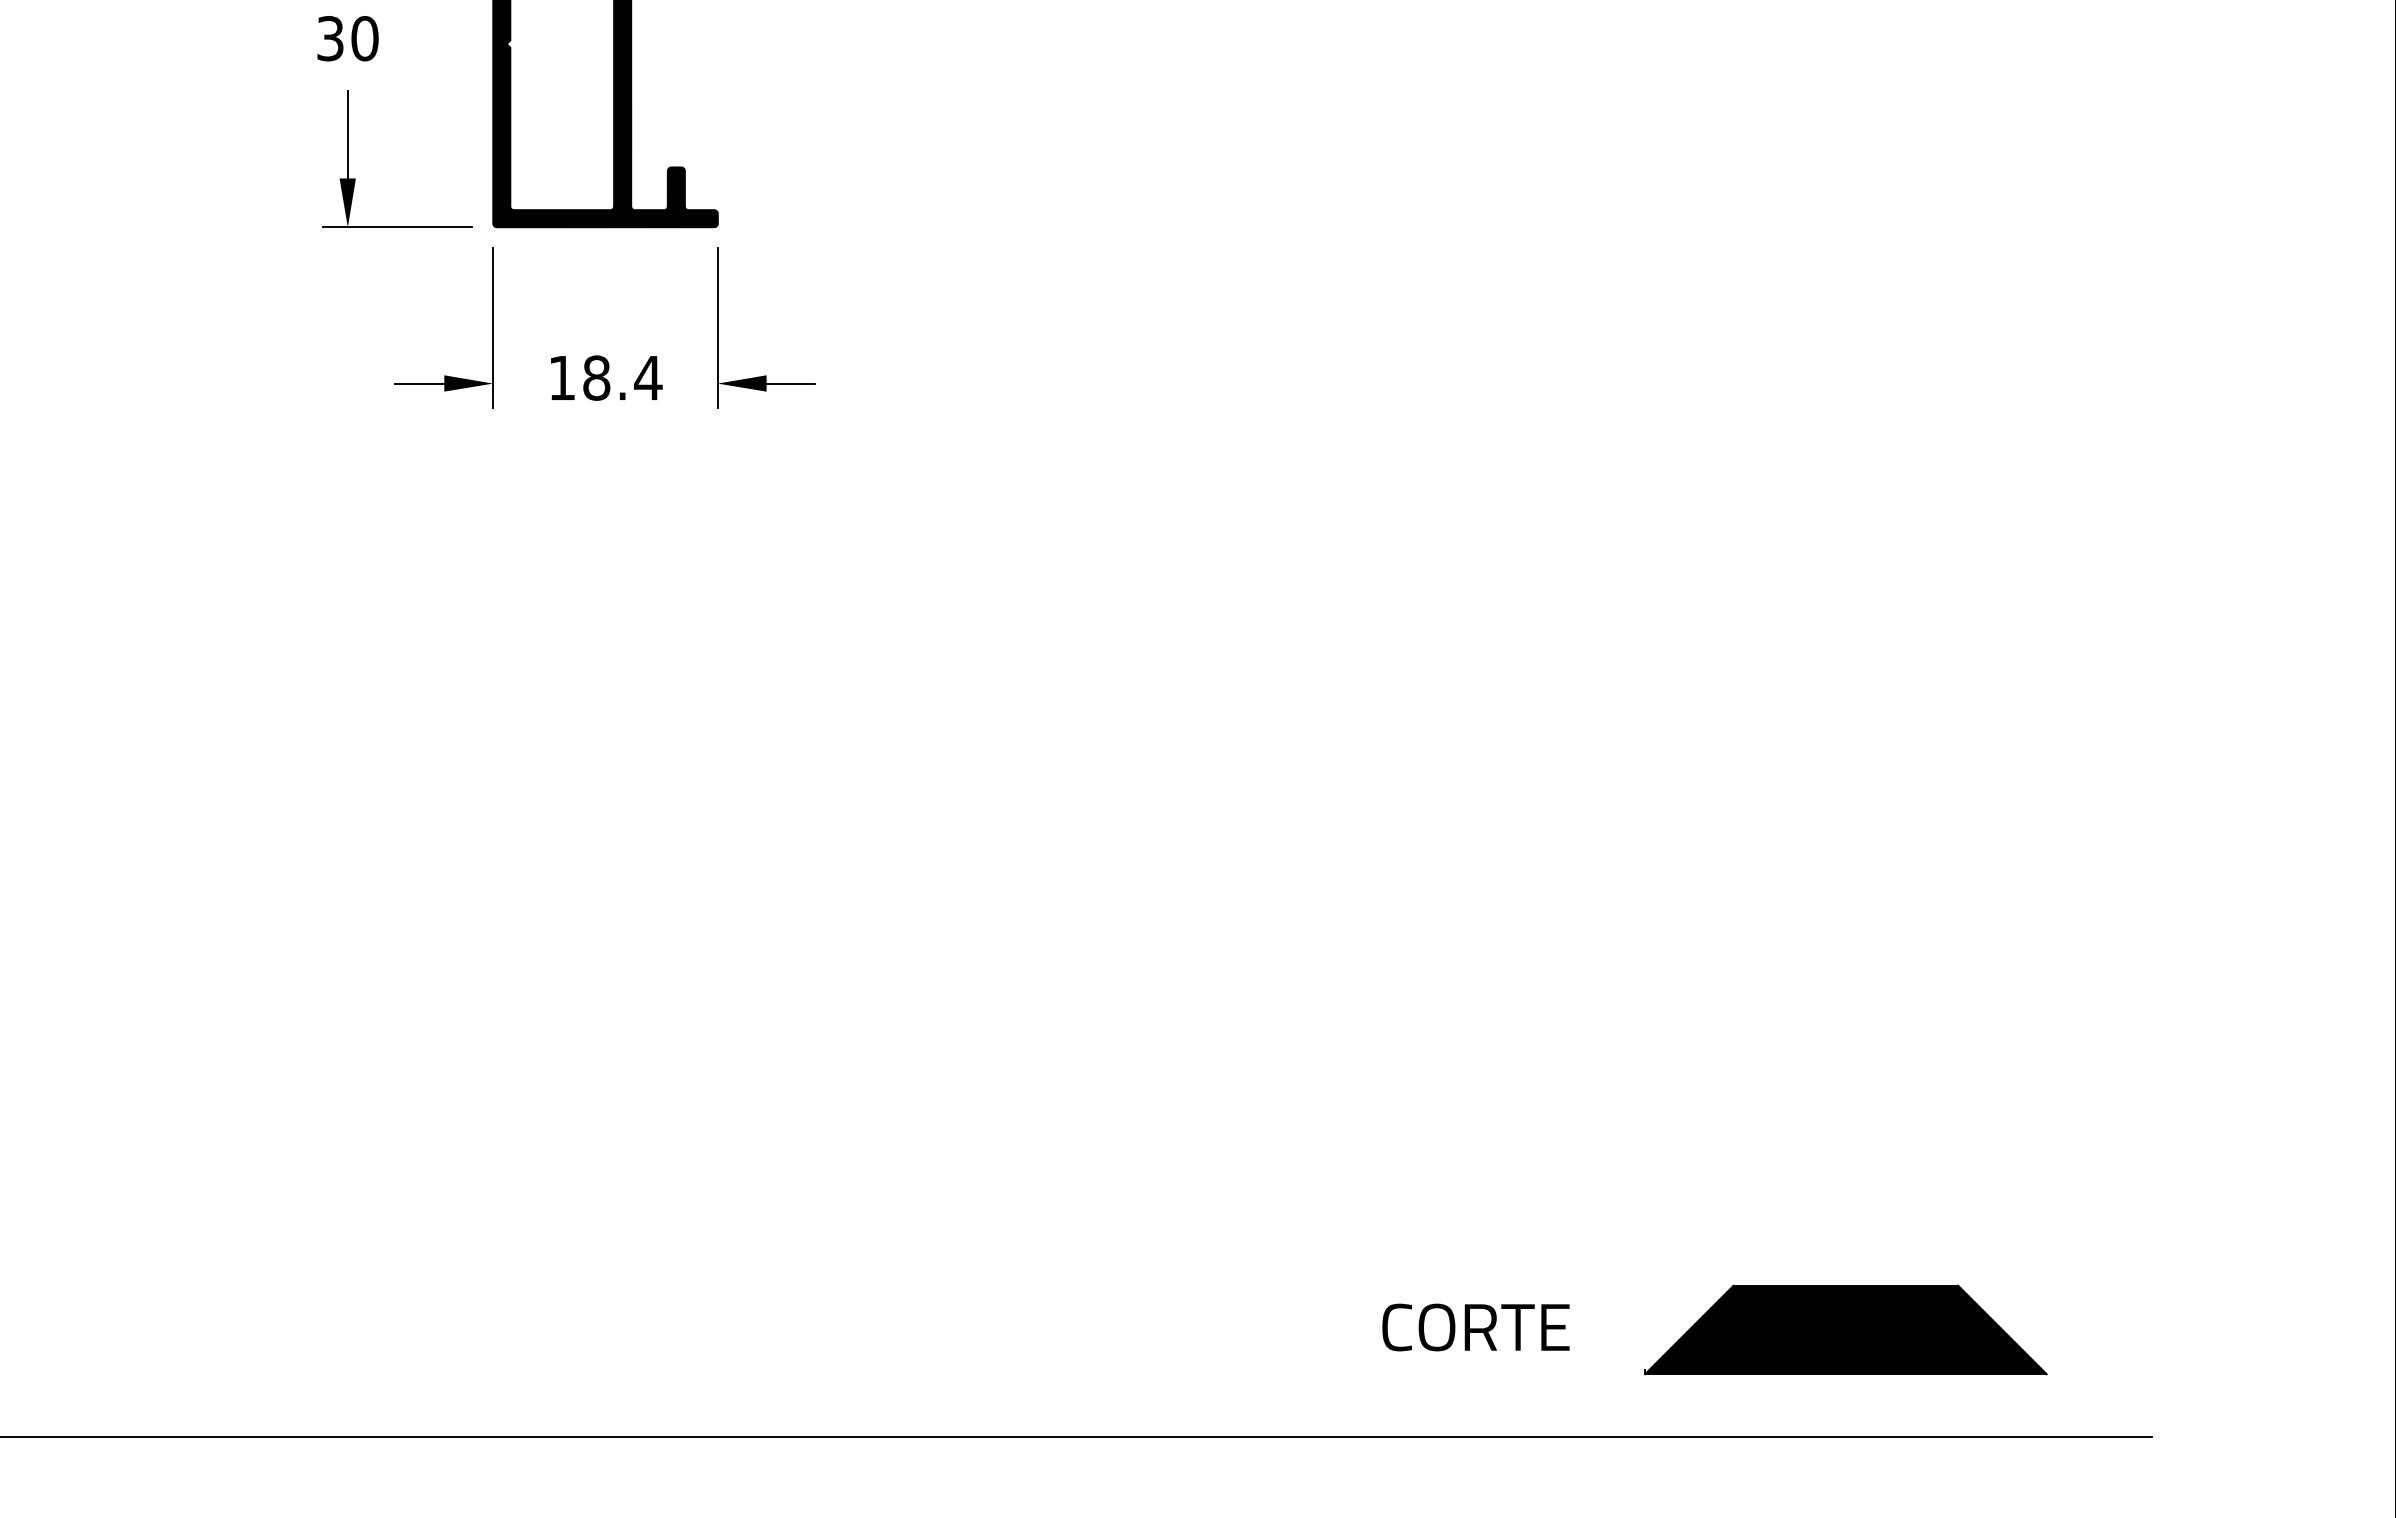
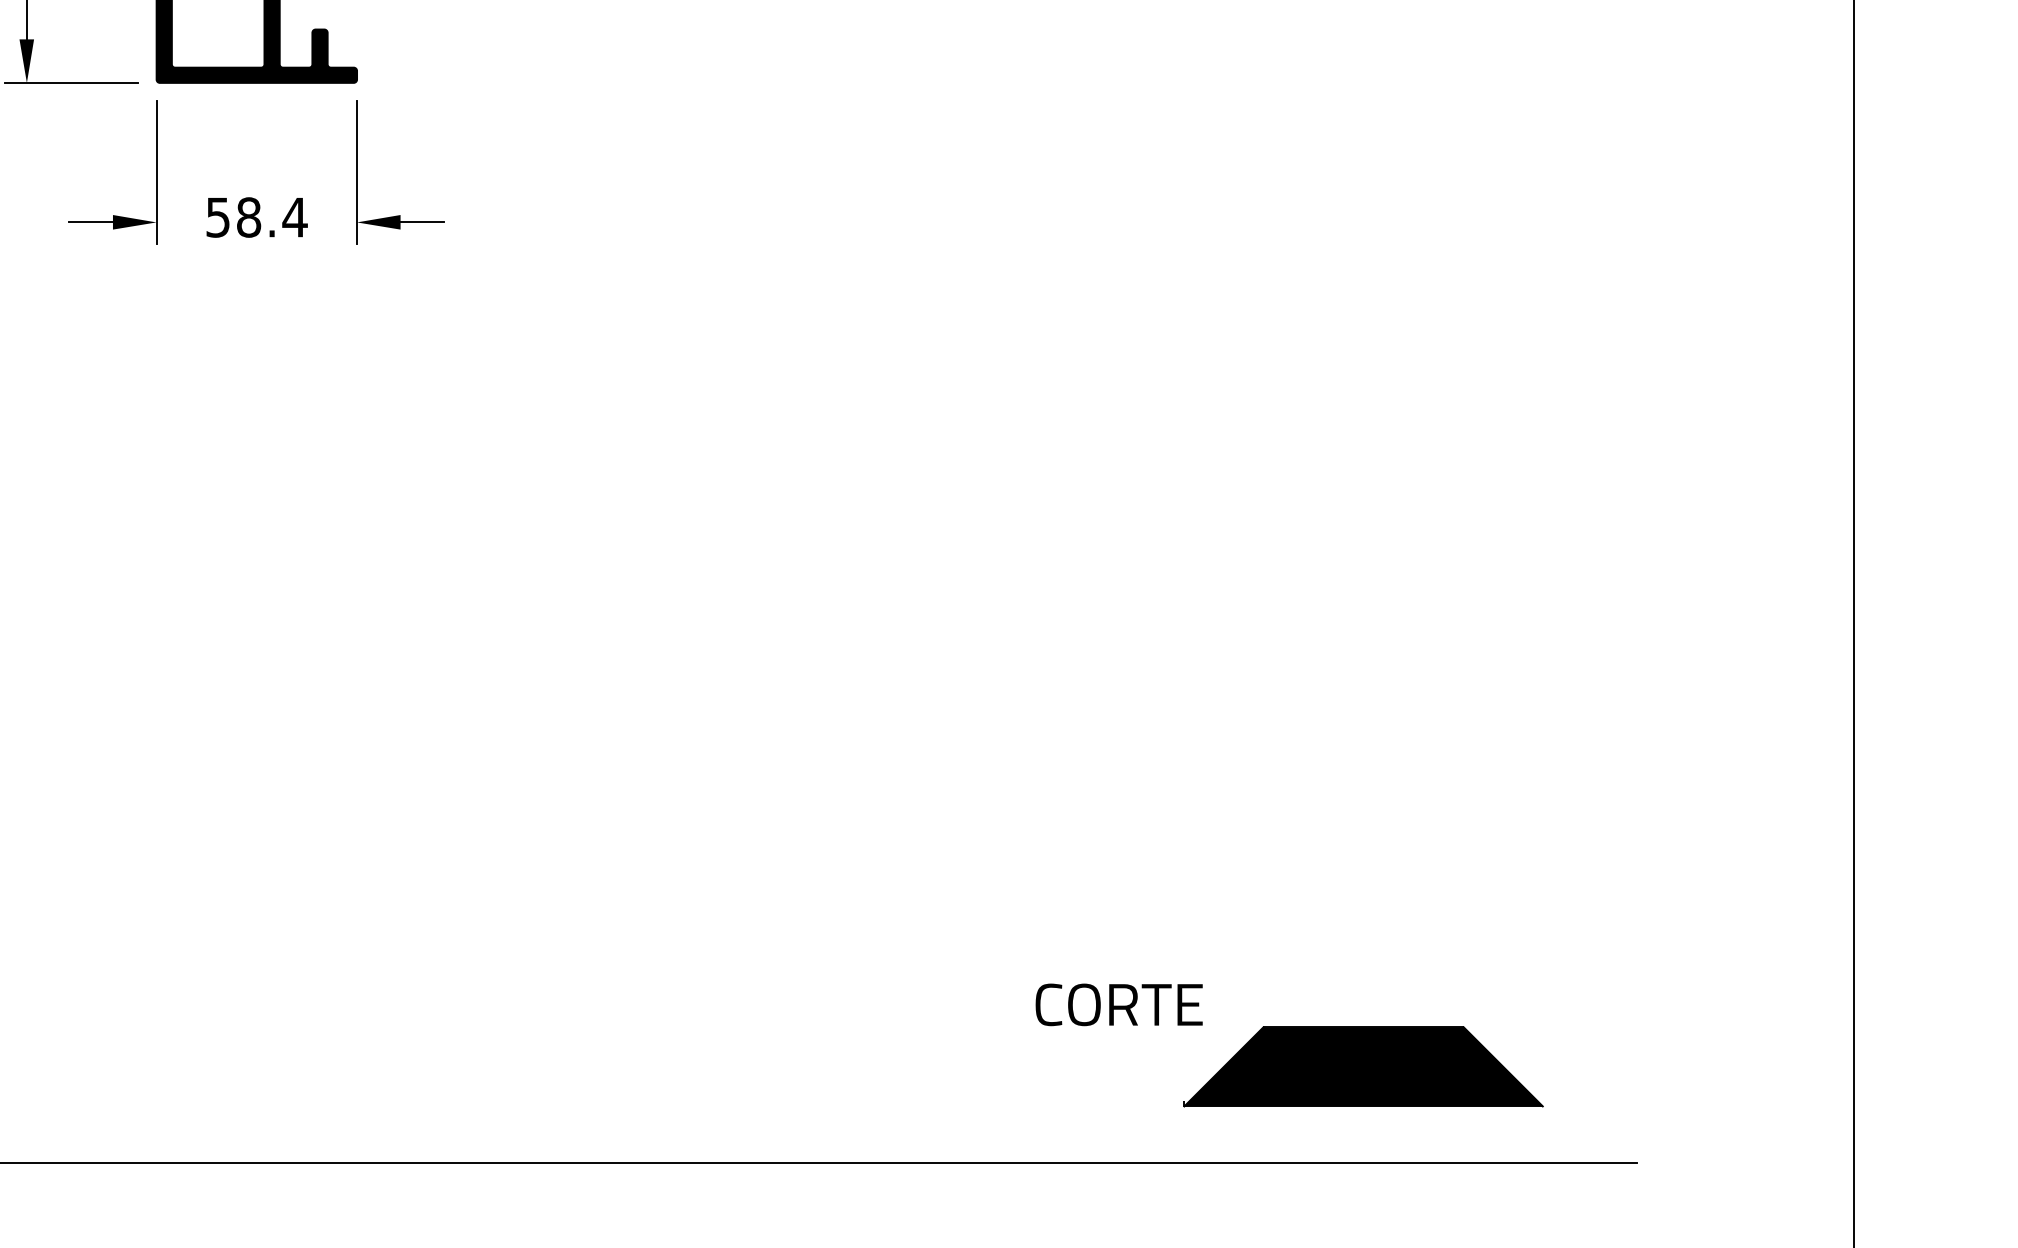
text: (561, 378) -> (217, 217), 18.4 -> 58.4
text: (1475, 1327) -> (1118, 1004), moved

